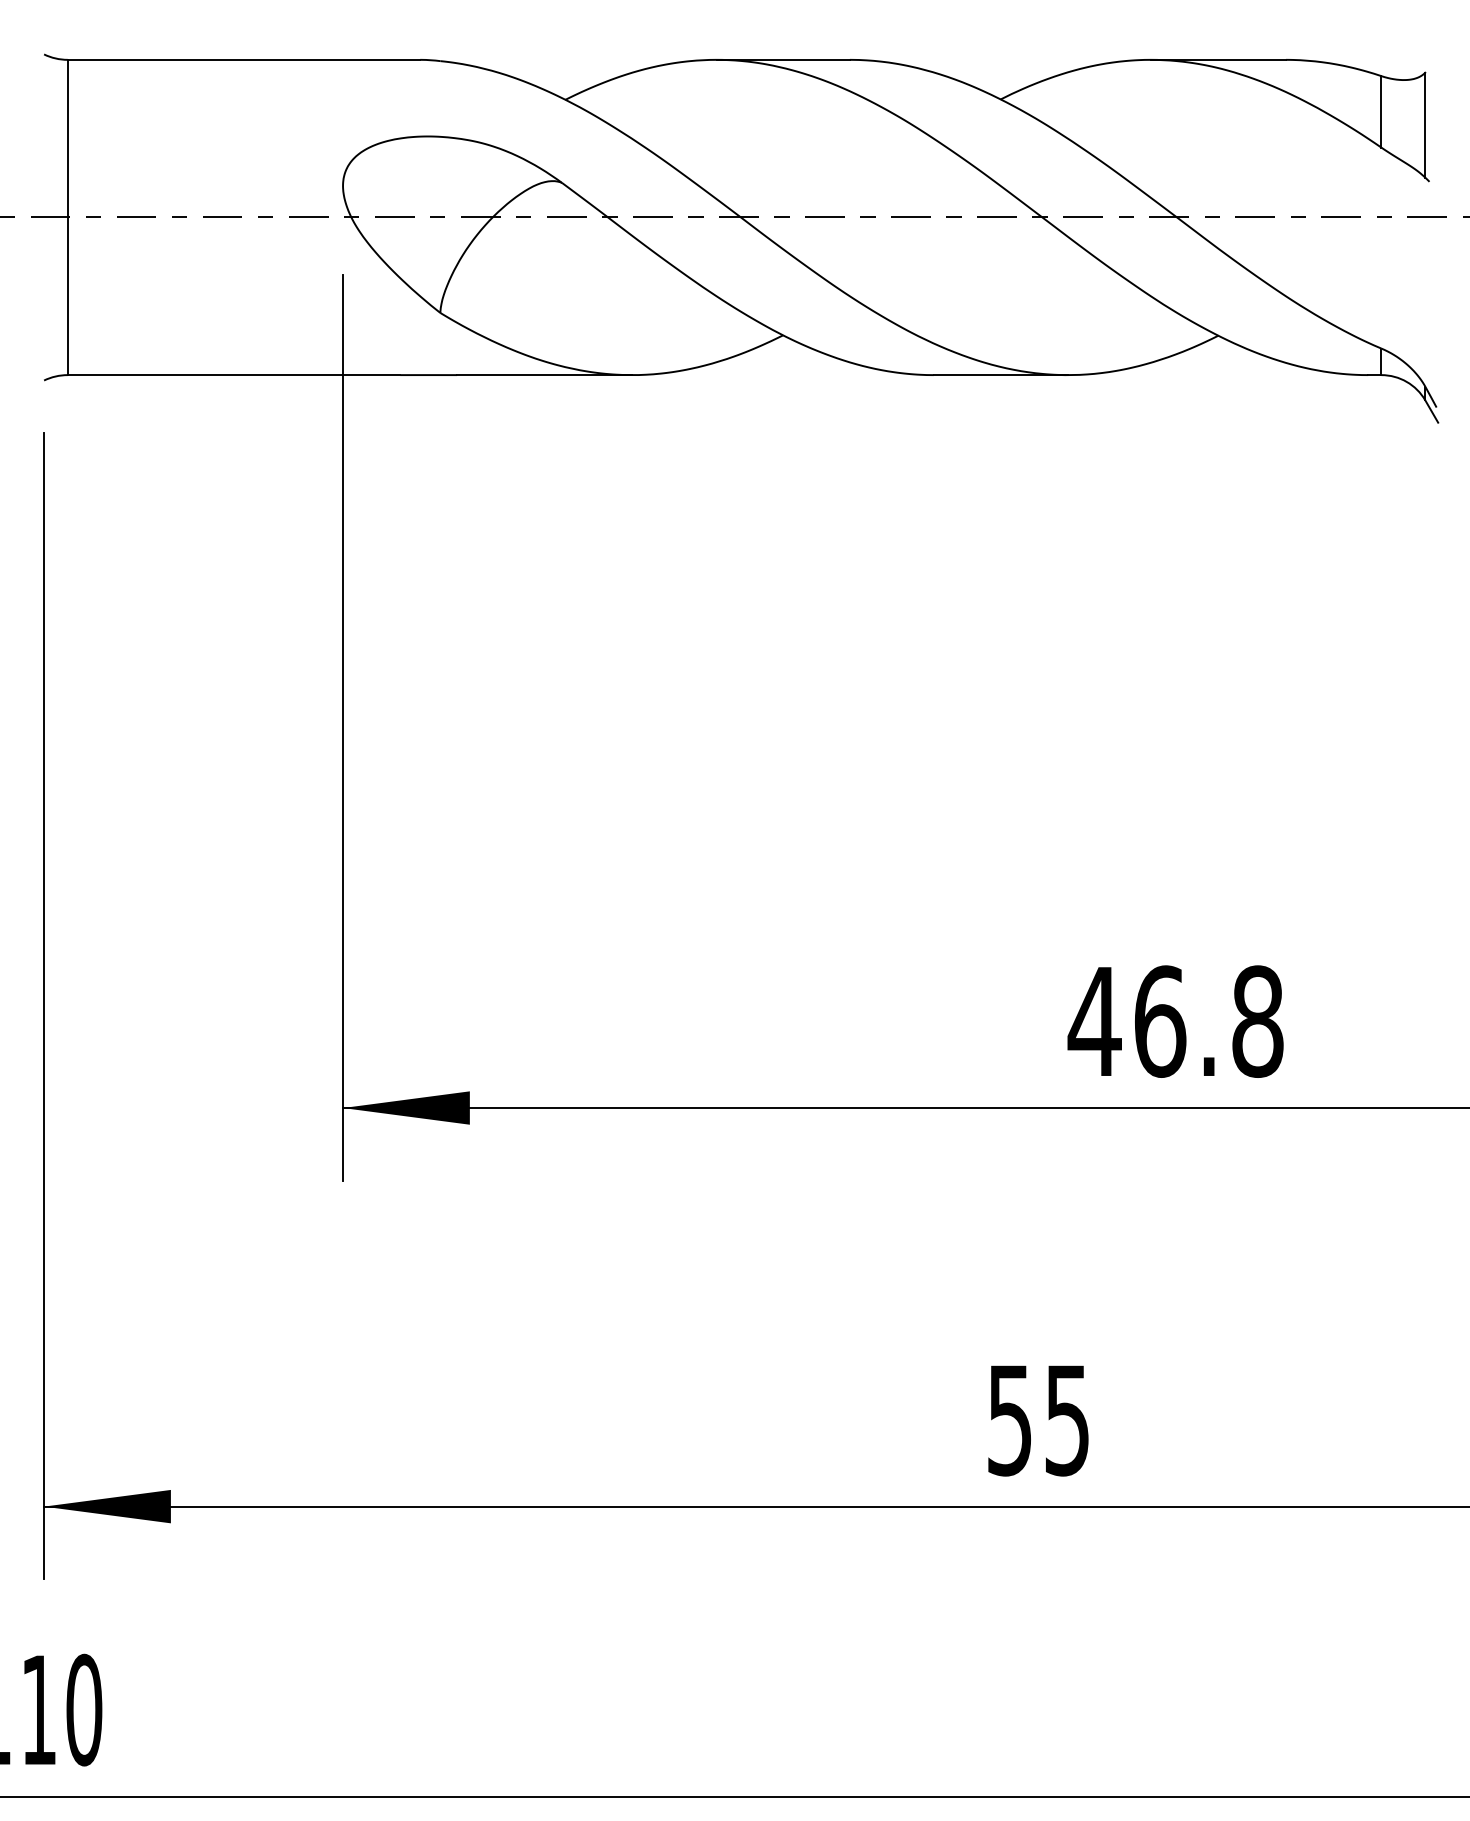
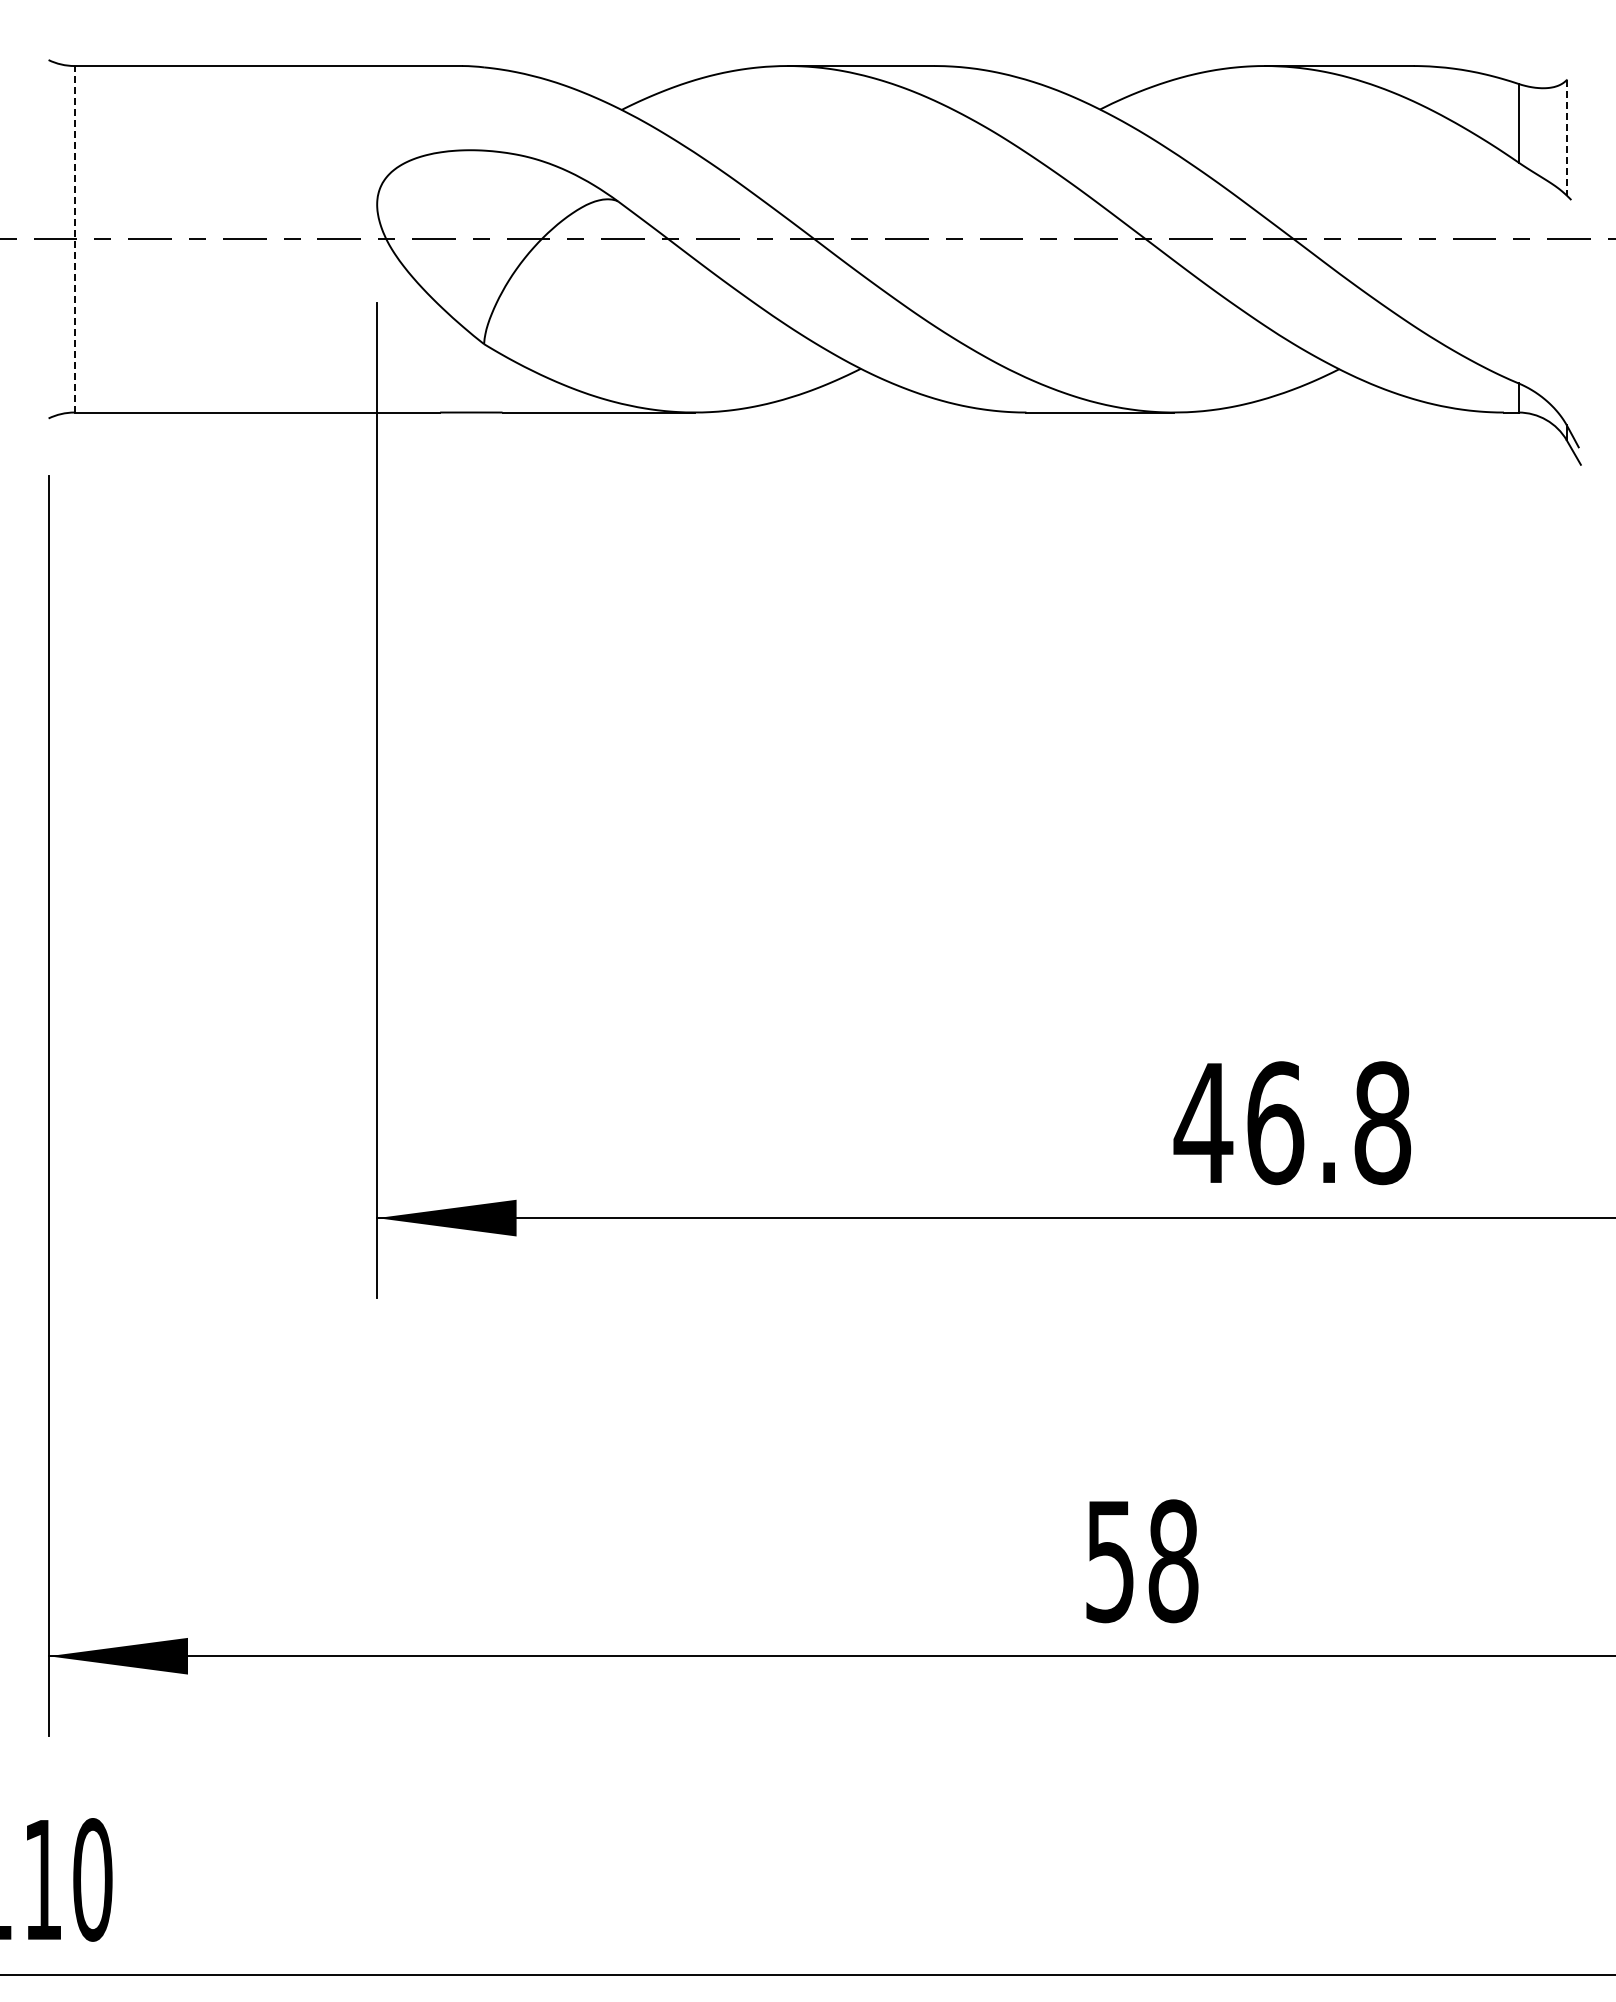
line: (1425, 124) -> (1566, 137), solid -> dashed
line: (67, 216) -> (74, 238), solid -> dashed
text: (1067, 1420) -> (1173, 1561), 55 -> 58

